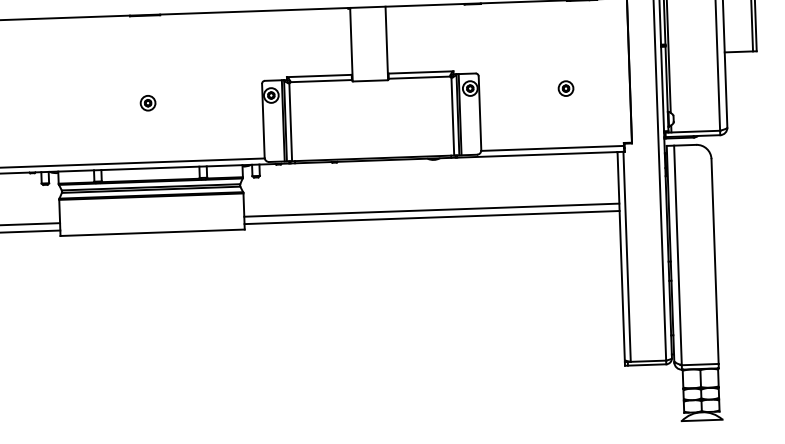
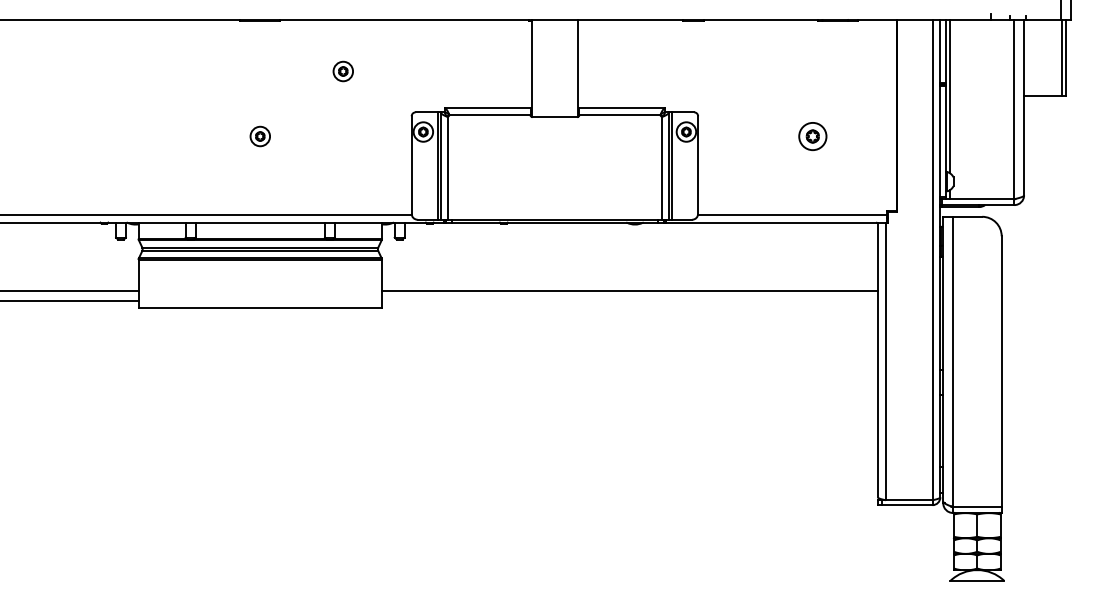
part: (208, 51) -> (342, 71), added
part: (565, 88) -> (812, 136), size x1.4
line: (431, 217) -> (629, 300), removed

